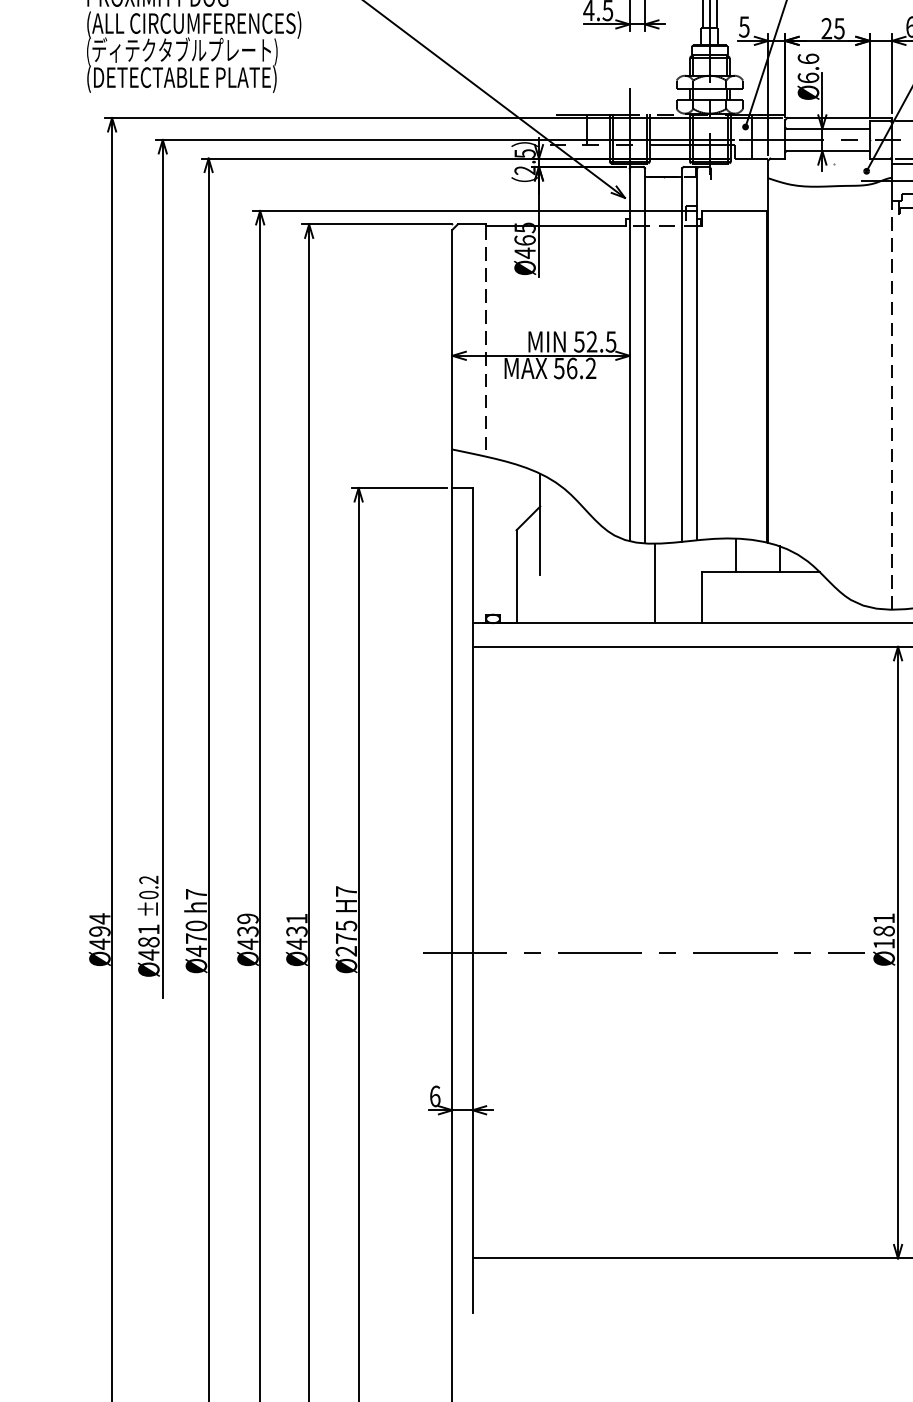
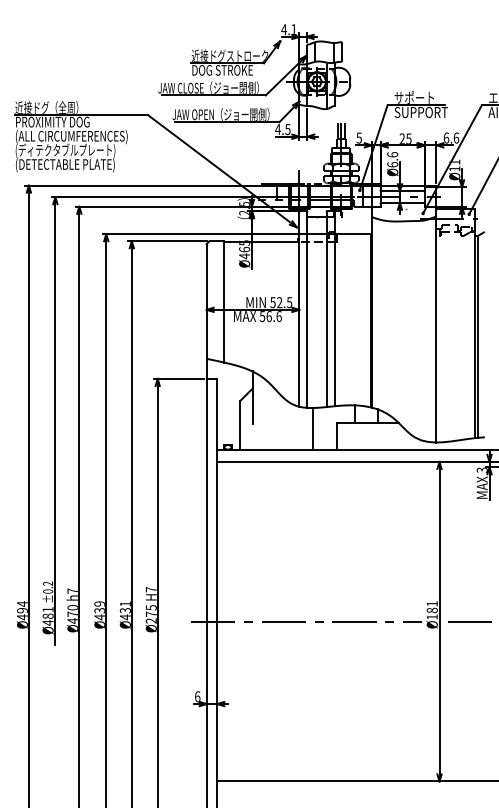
line: (486, 341) -> (224, 302), dashed -> solid
text: (589, 368) -> (278, 316), 56.2 -> 56.6
line: (892, 406) -> (436, 336), dashed -> solid

